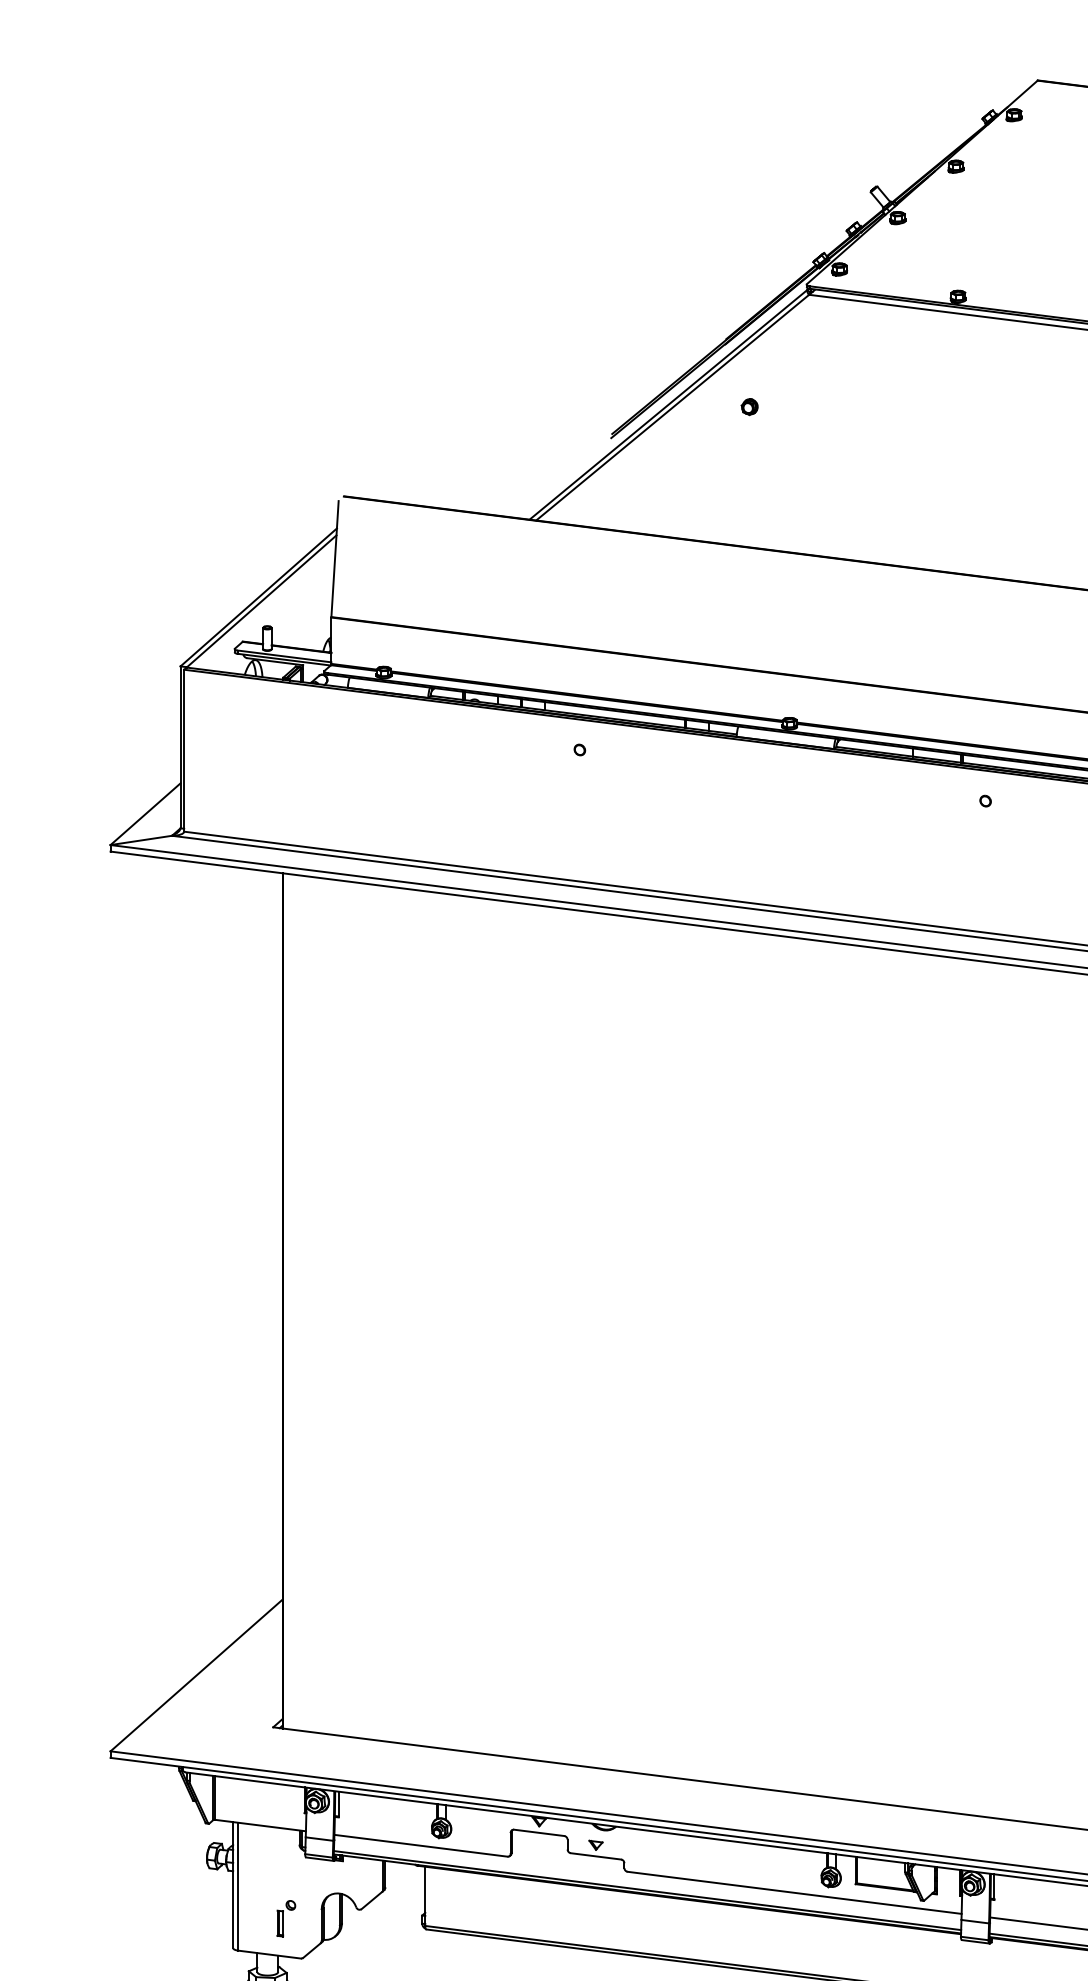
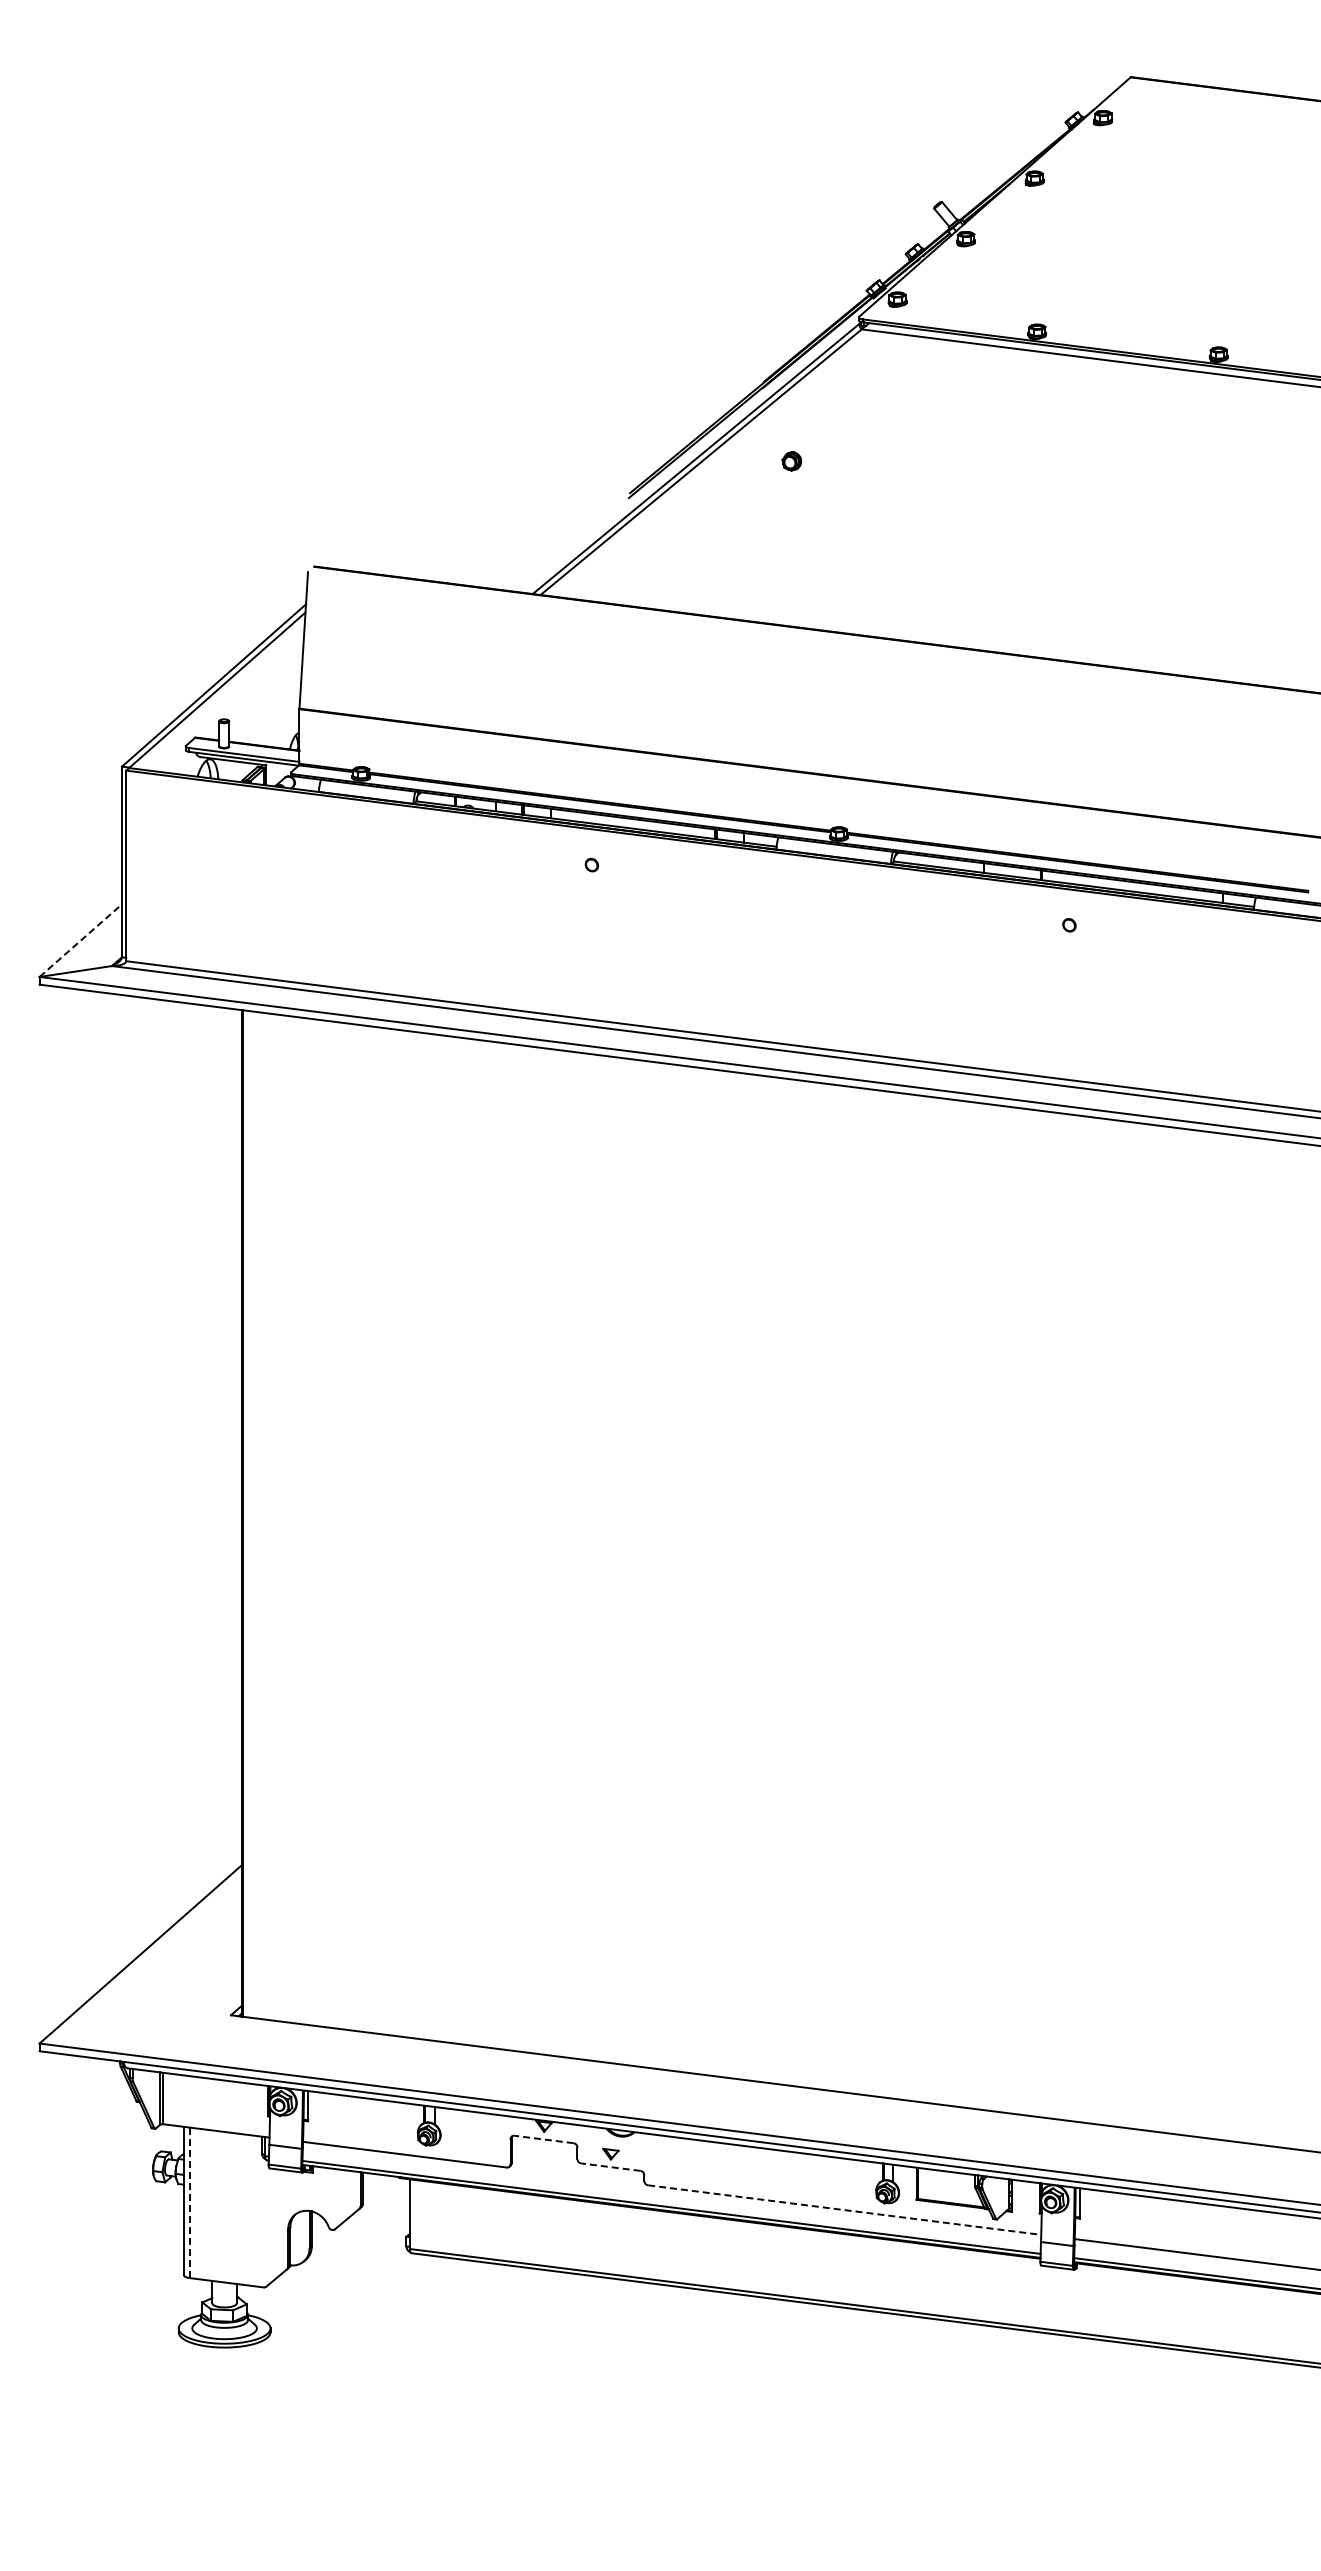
line: (145, 814) -> (80, 940), solid -> dashed
line: (539, 1832) -> (544, 2139), solid -> dashed
line: (595, 1856) -> (610, 2167), solid -> dashed
line: (237, 1887) -> (189, 2203), solid -> dashed
line: (795, 1893) -> (845, 2210), solid -> dashed
part: (286, 1918) -> (246, 2240), removed

